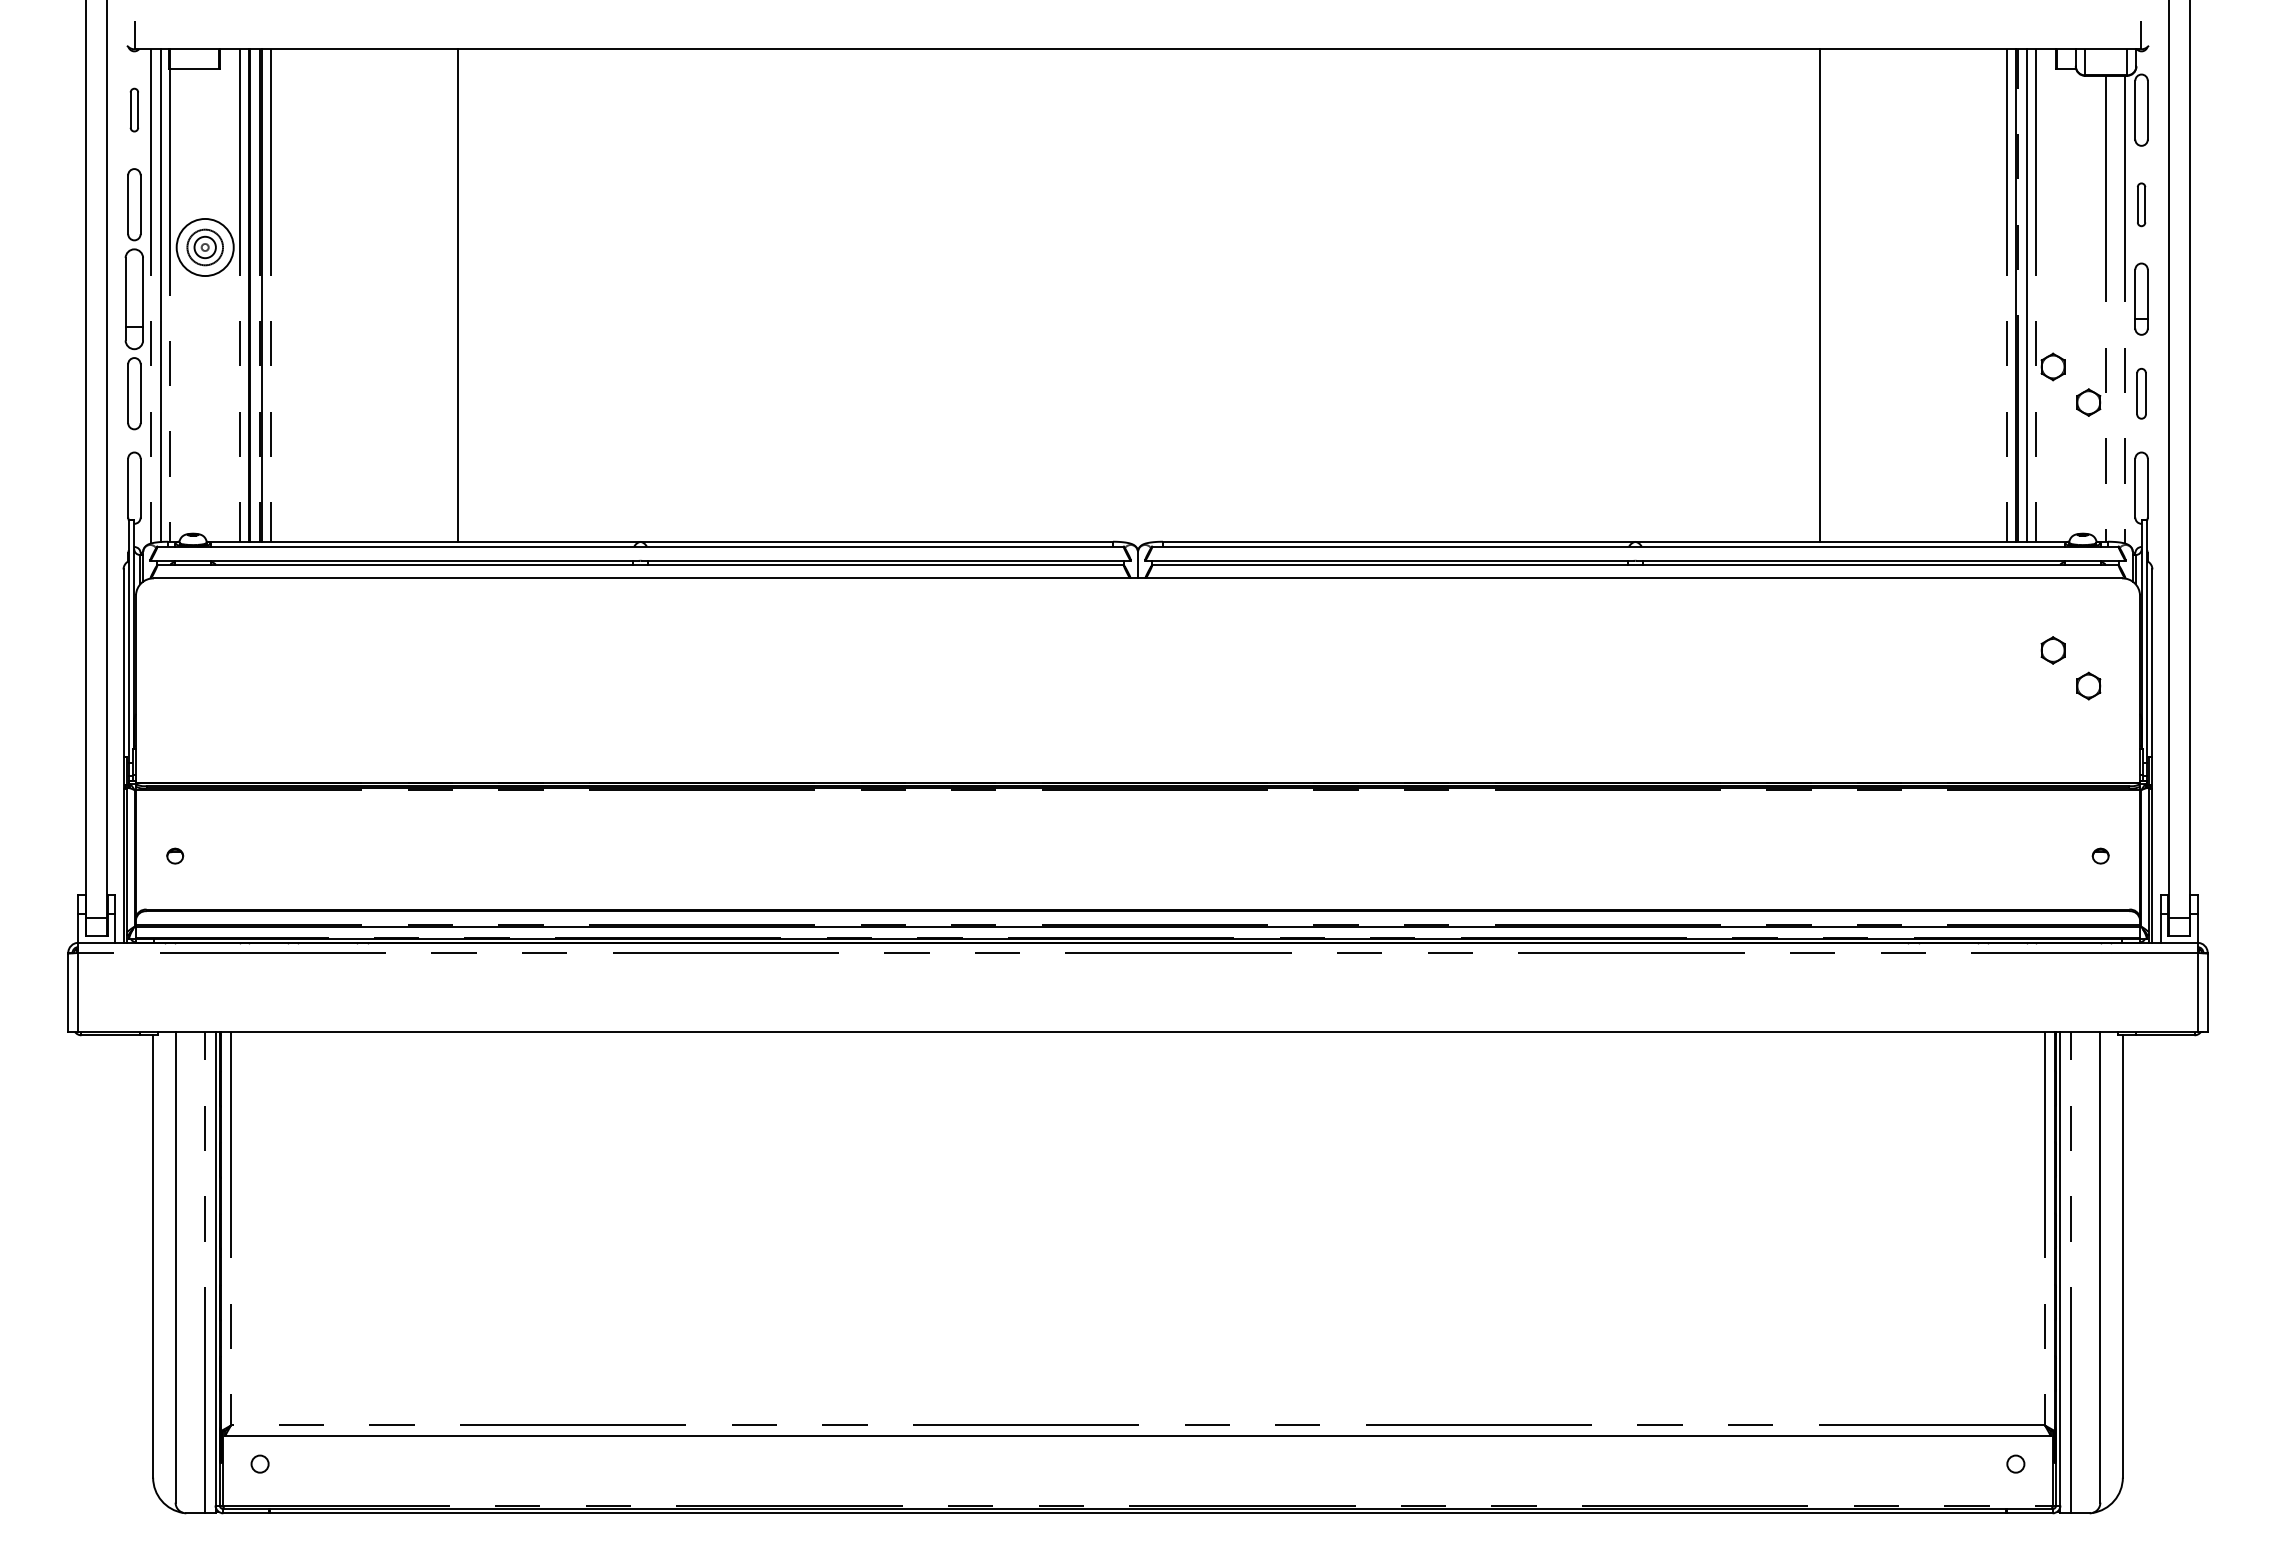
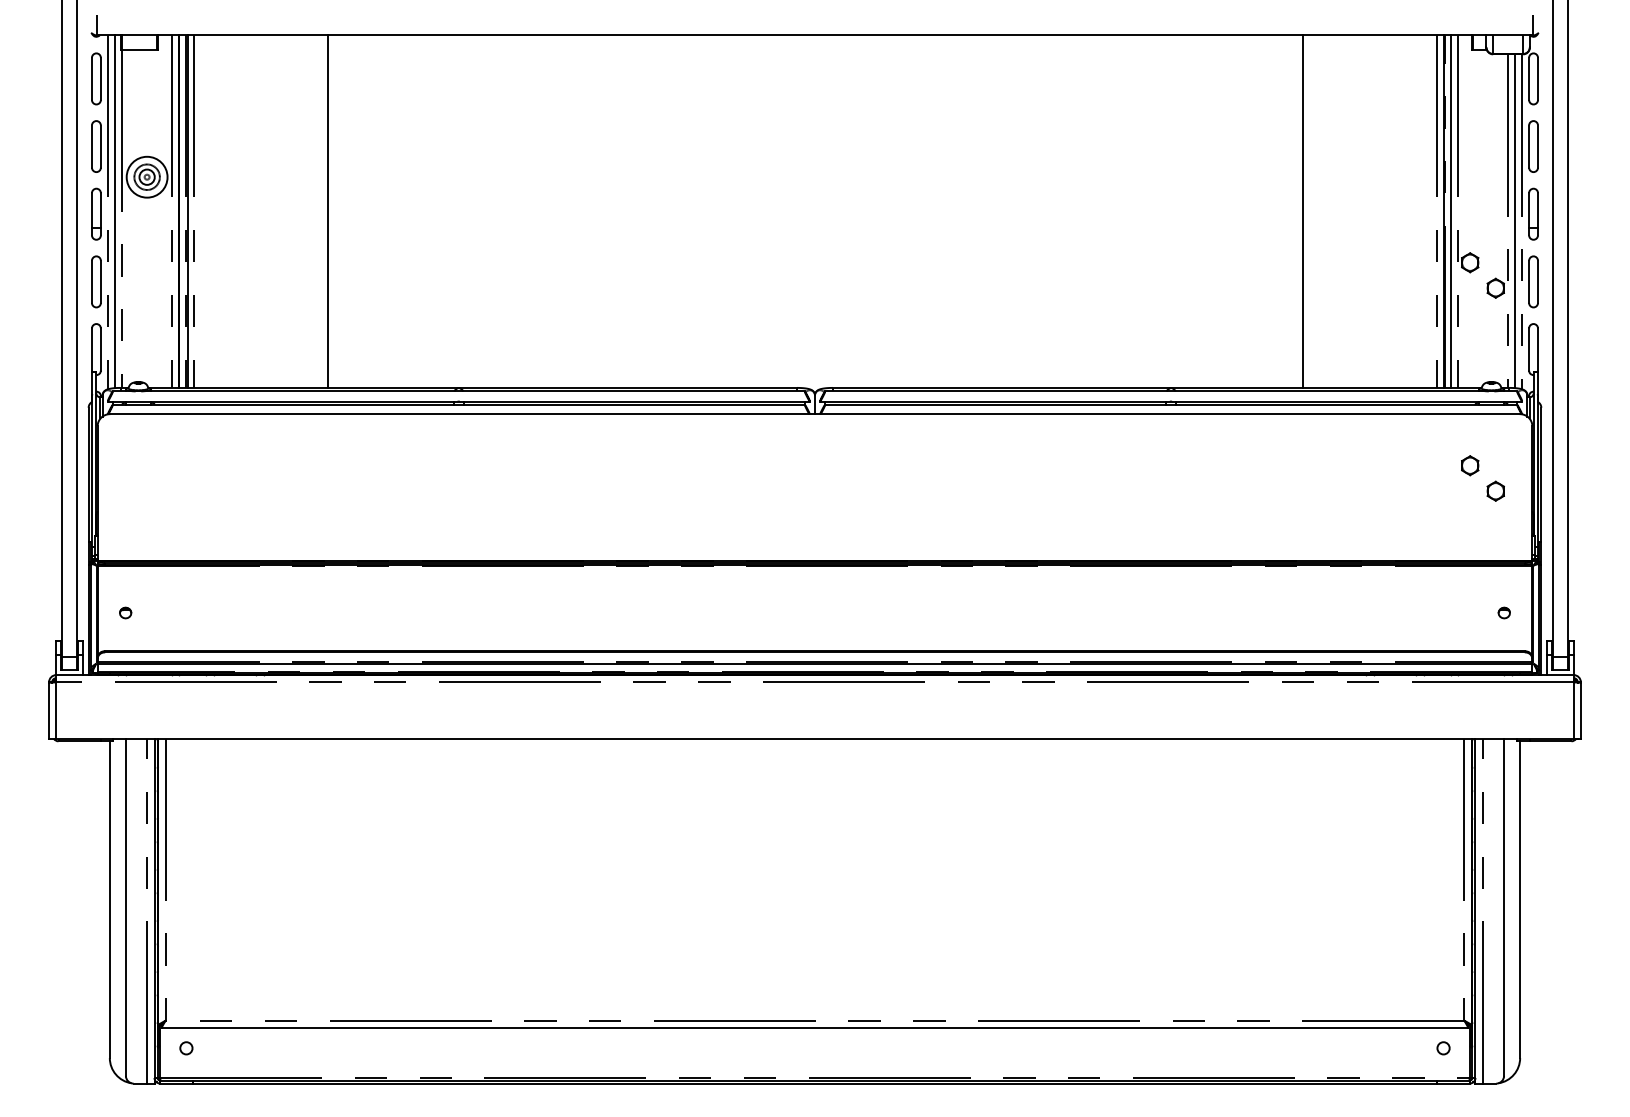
part: (134, 109) -> (96, 78), size x1.67
part: (2141, 204) -> (1533, 146), size x1.67
part: (134, 298) -> (96, 213), size x0.71
line: (2115, 309) -> (1514, 221), added
part: (2141, 393) -> (1533, 281), size x1.43

